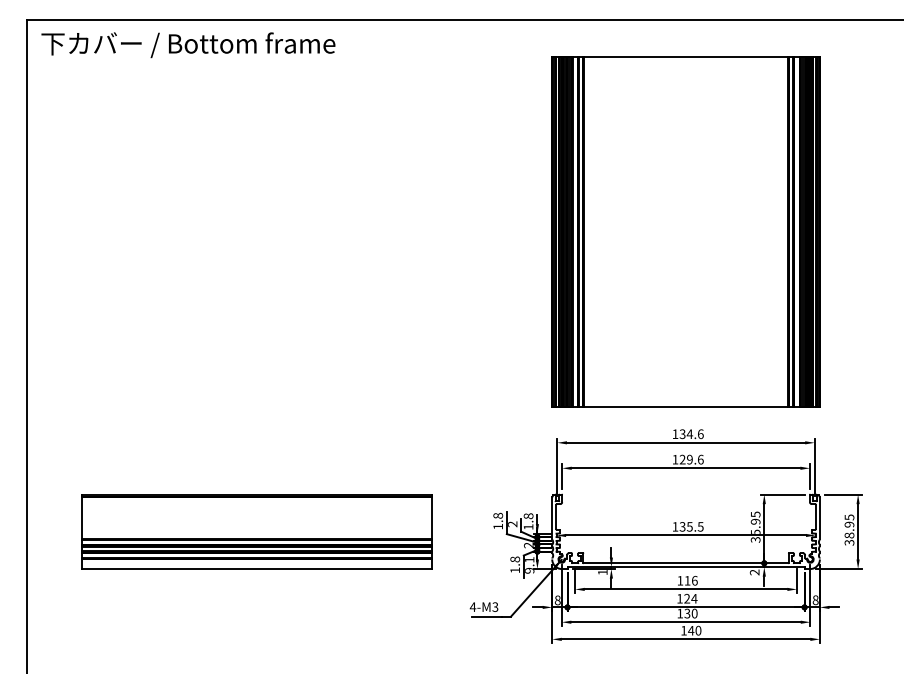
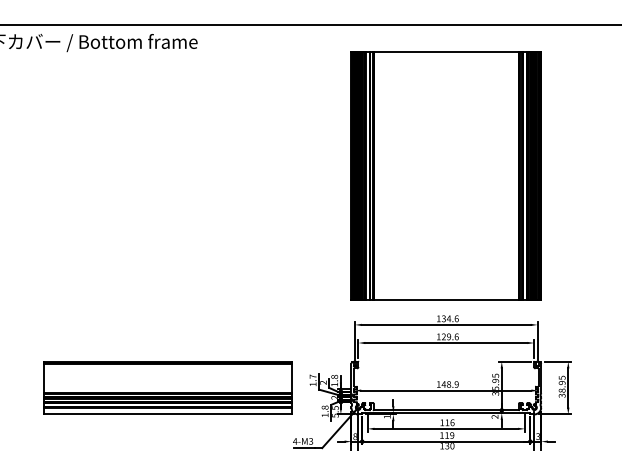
text: (498, 515) -> (313, 376), 1.8 -> 1.7
text: (691, 526) -> (450, 384), 135.5 -> 148.9
part: (256, 531) -> (167, 387), moved
text: (529, 565) -> (335, 411), 9.1 -> 5.5
text: (690, 598) -> (449, 435), 124 -> 119
text: (815, 599) -> (538, 436), 8 -> 3

